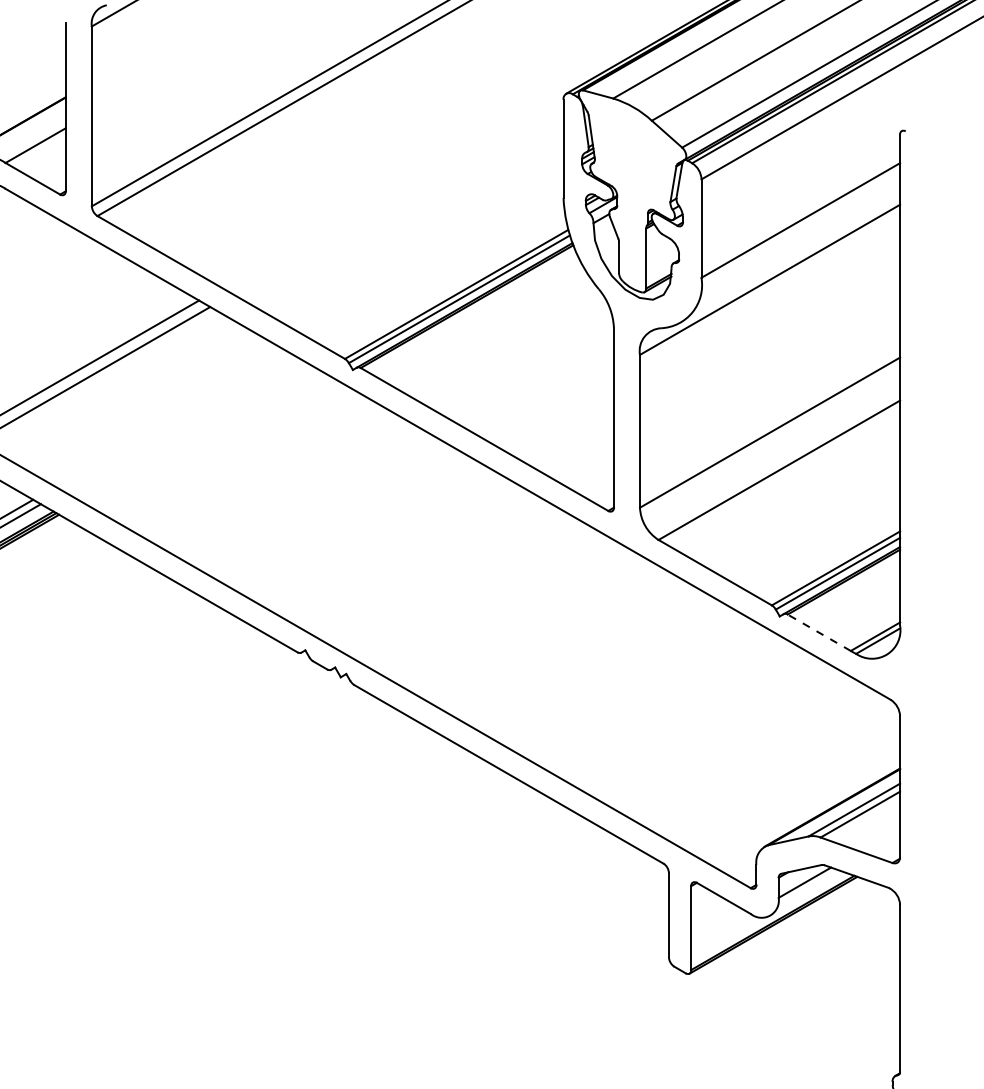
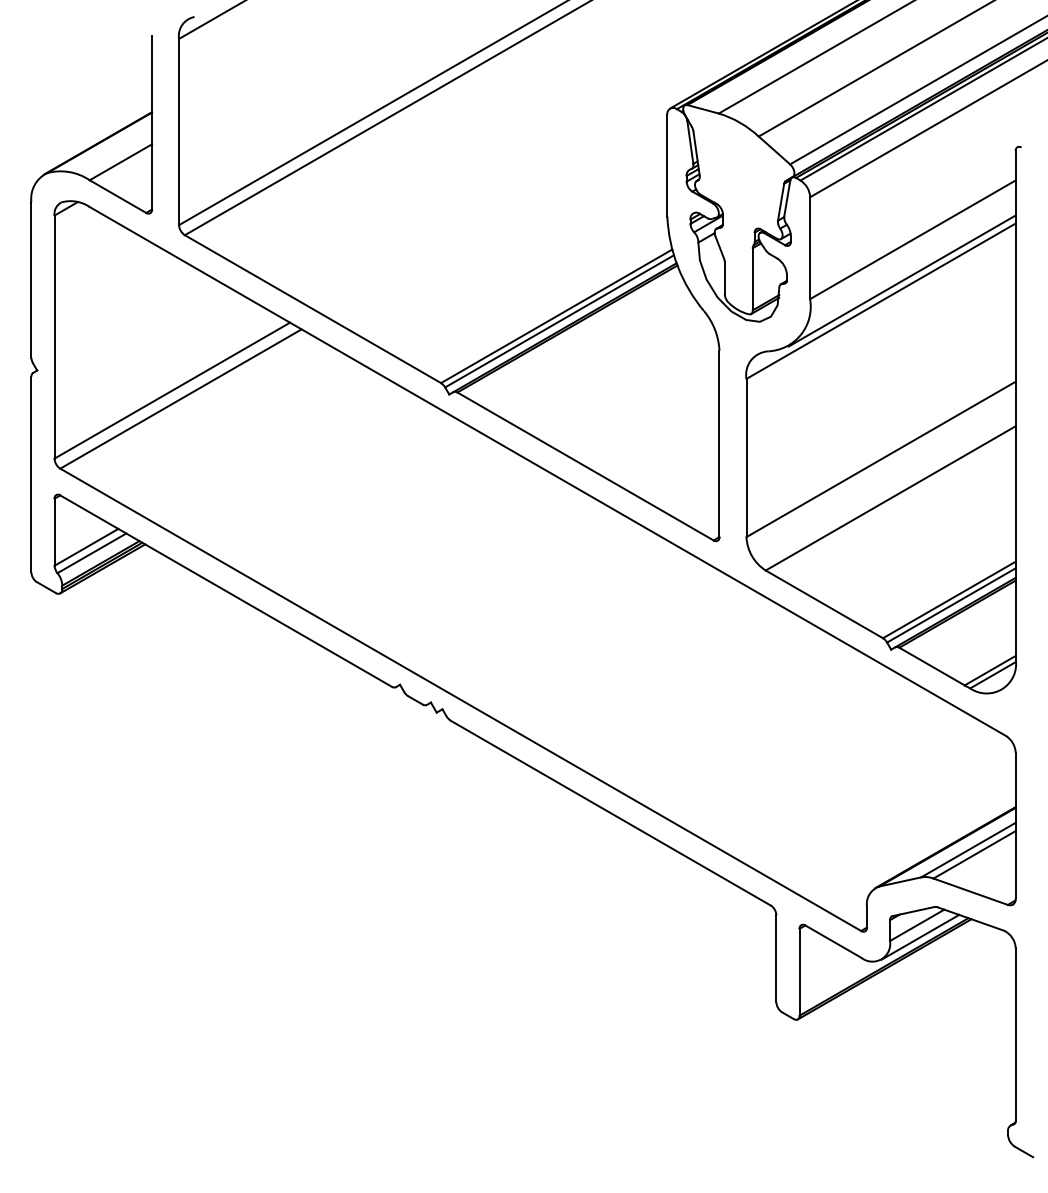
line: (789, 259) -> (901, 280), added
line: (819, 632) -> (932, 666), dashed -> solid
line: (808, 893) -> (920, 936), added

